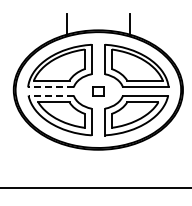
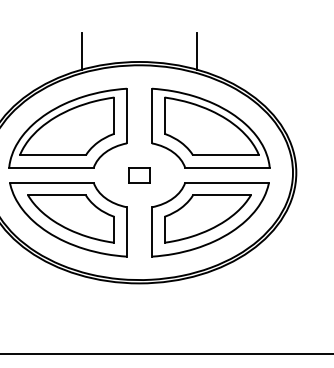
line: (50, 87) -> (50, 167), dashed -> solid
line: (51, 95) -> (52, 182), dashed -> solid

